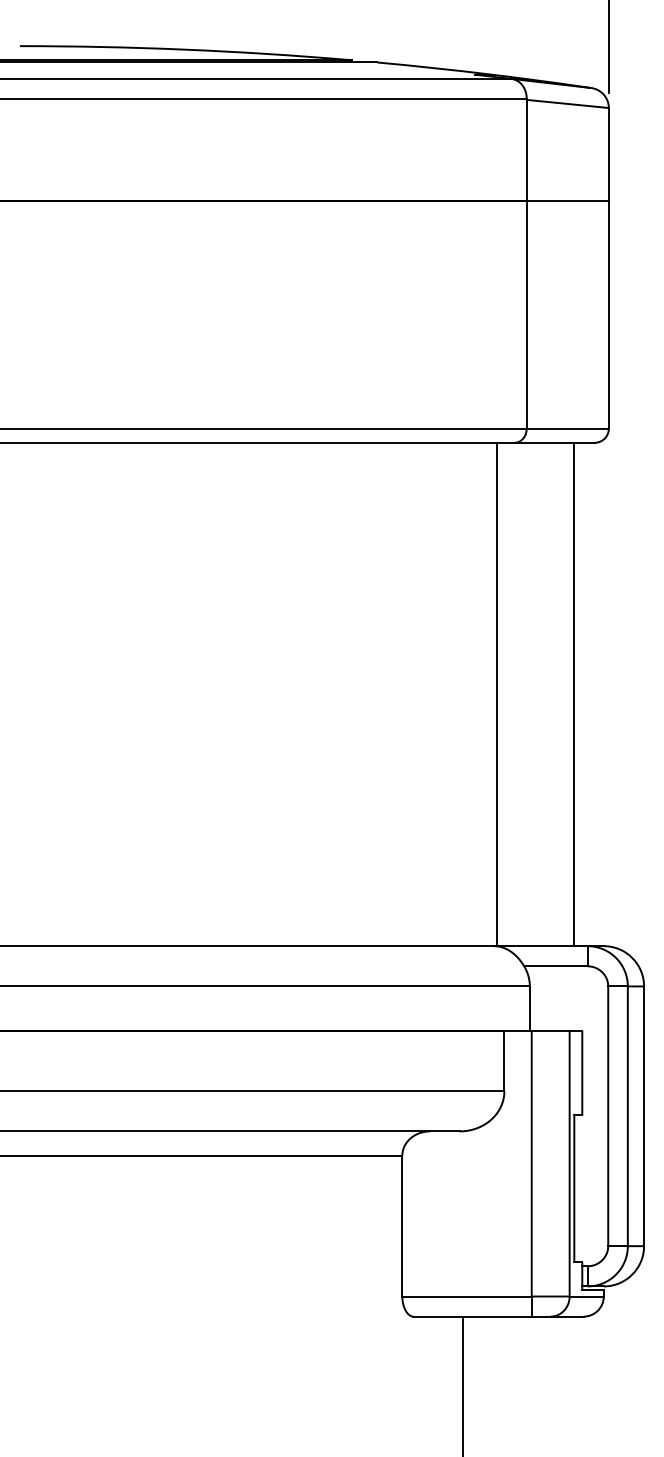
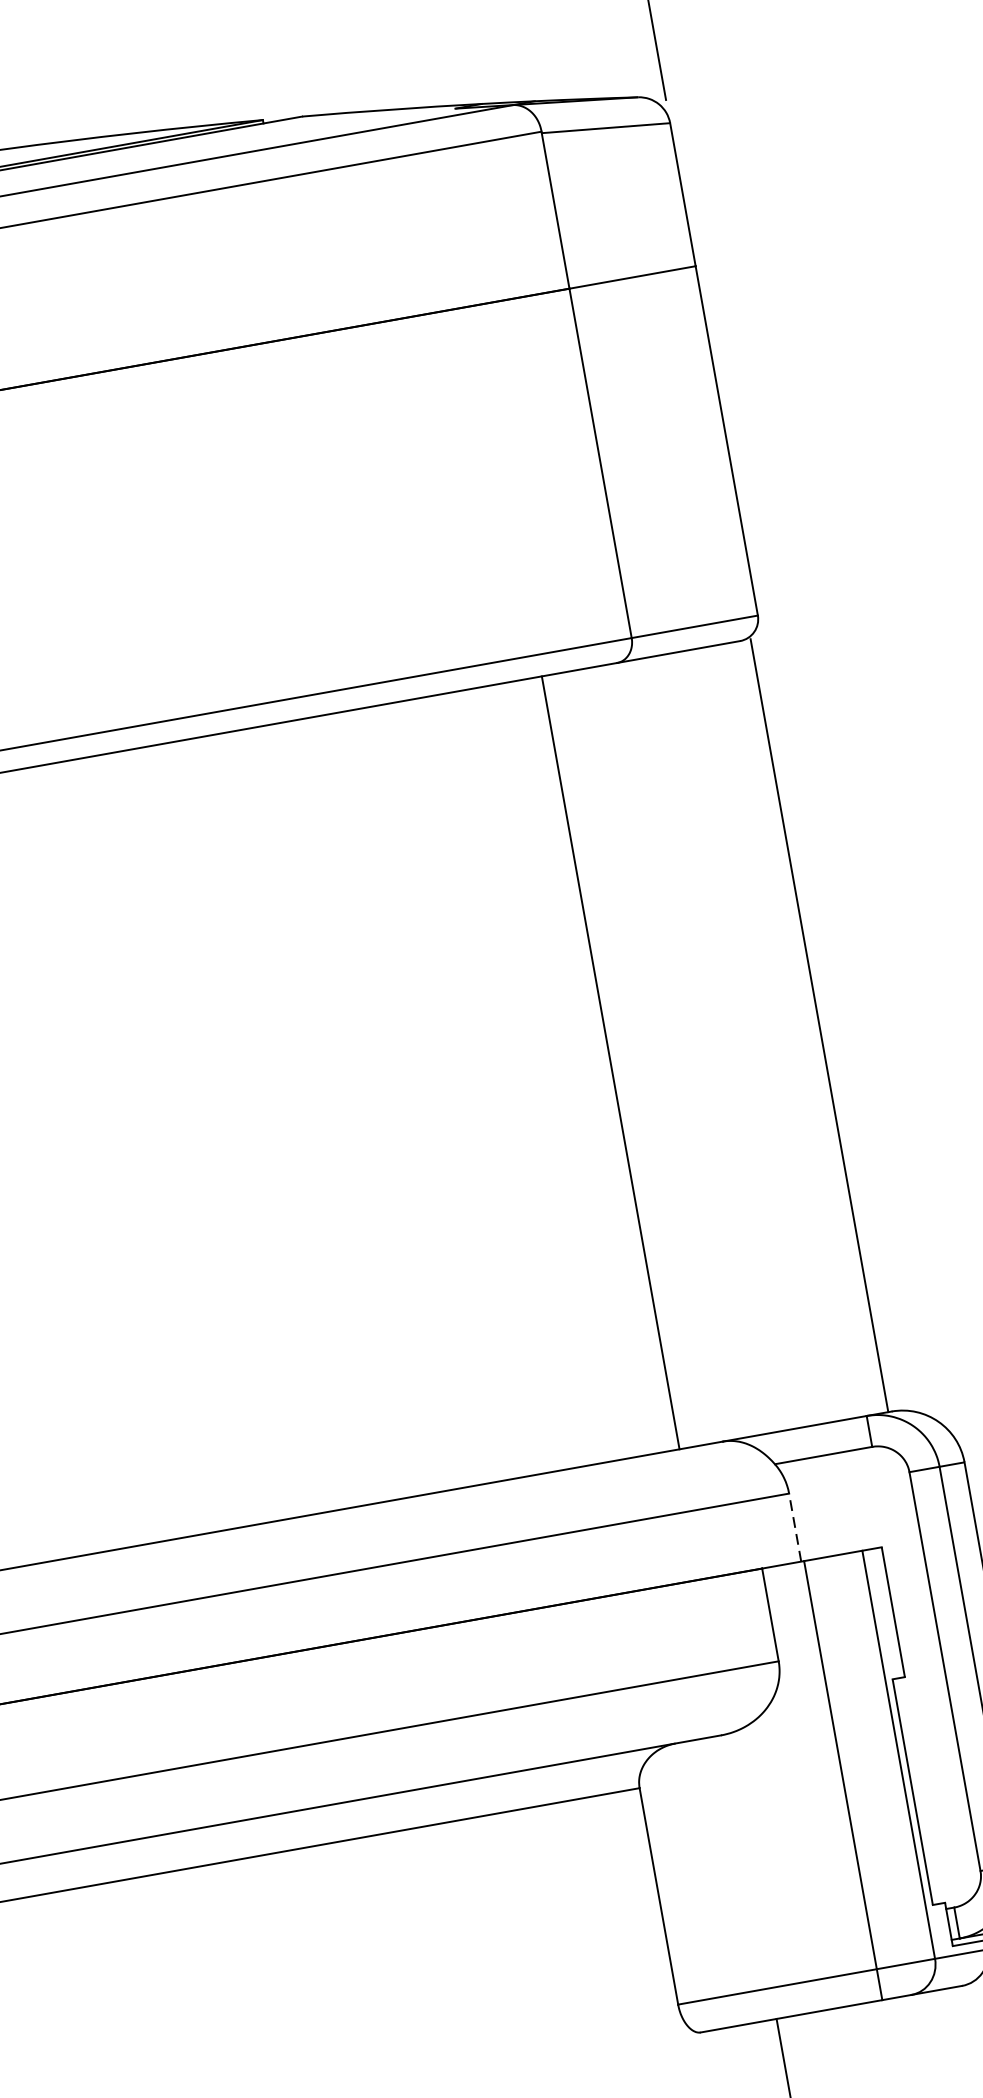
line: (496, 694) -> (610, 1062), moved
line: (573, 694) -> (819, 1025), moved
line: (529, 1008) -> (794, 1527), solid -> dashed

